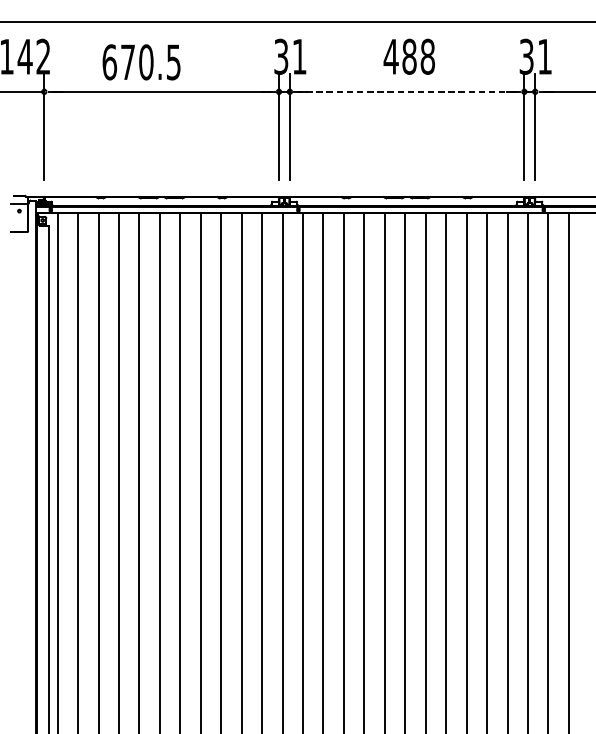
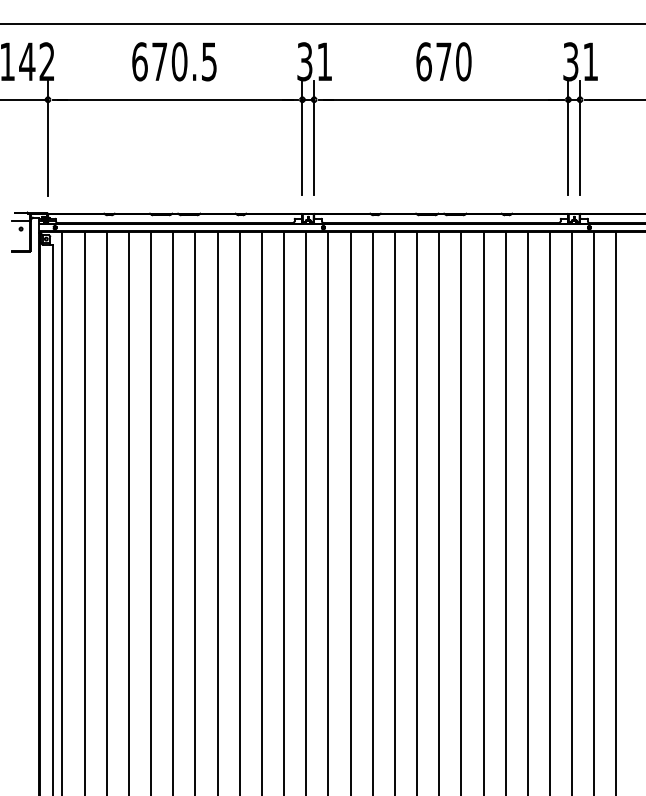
text: (409, 56) -> (443, 61), 488 -> 670
text: (141, 62) -> (174, 61), moved
line: (407, 91) -> (441, 99), dashed -> solid

